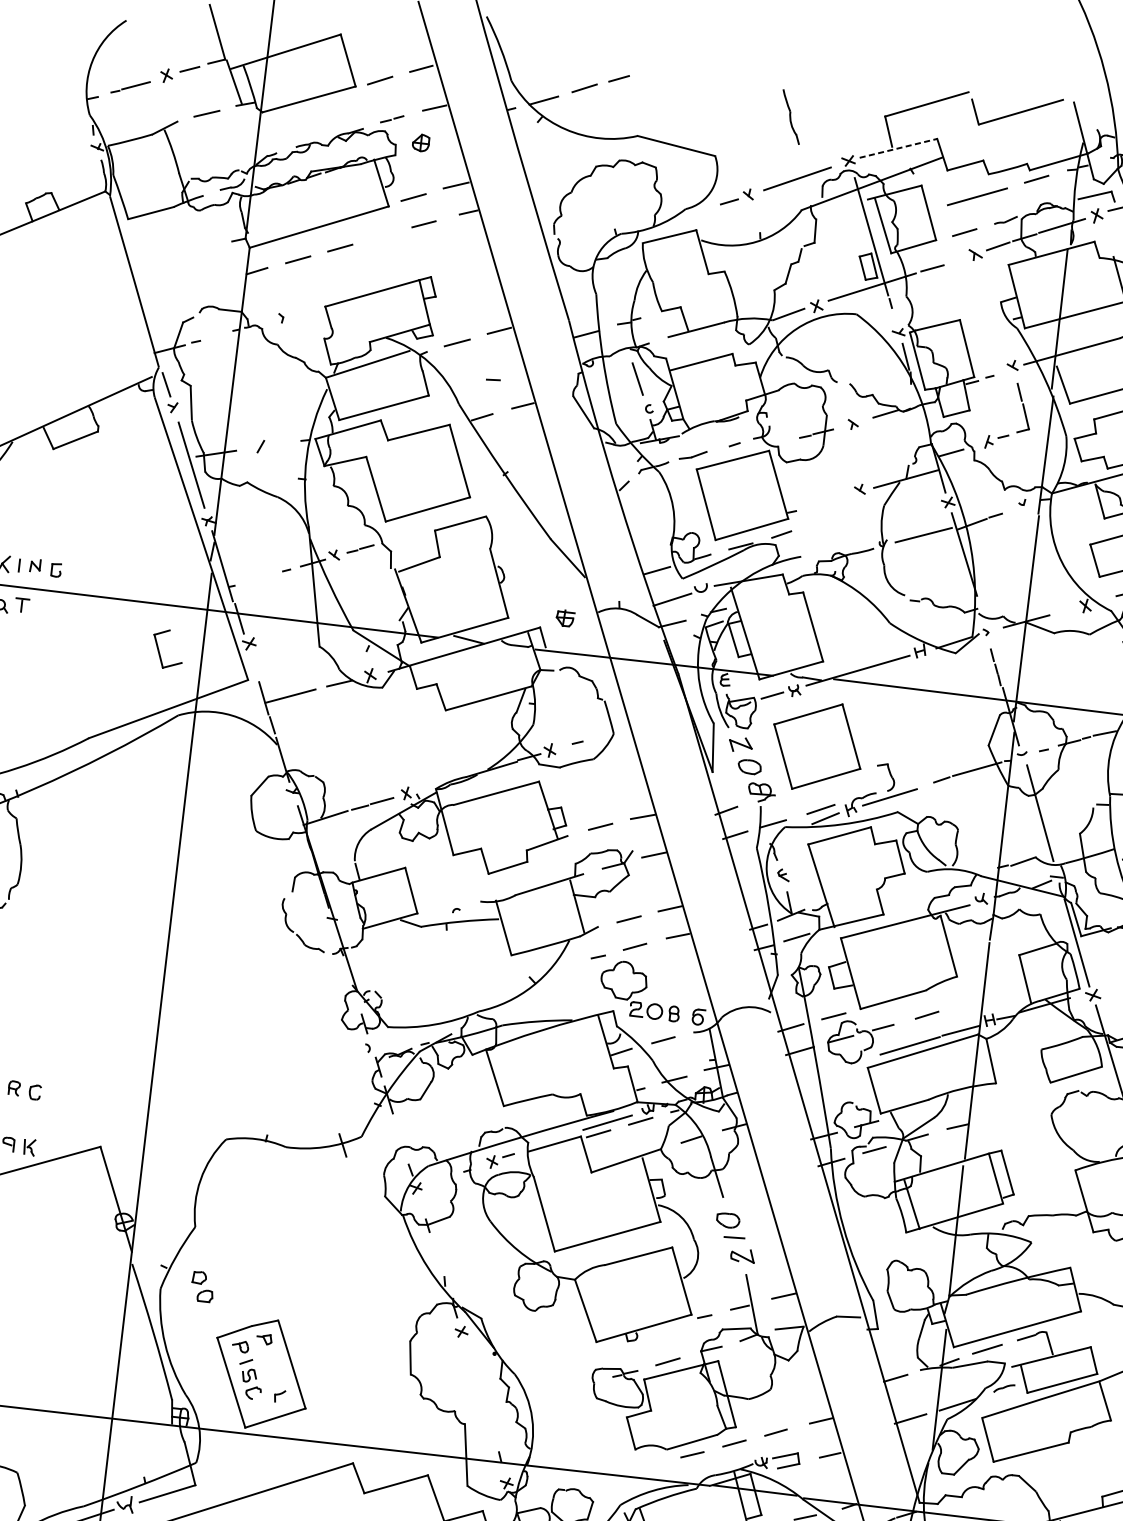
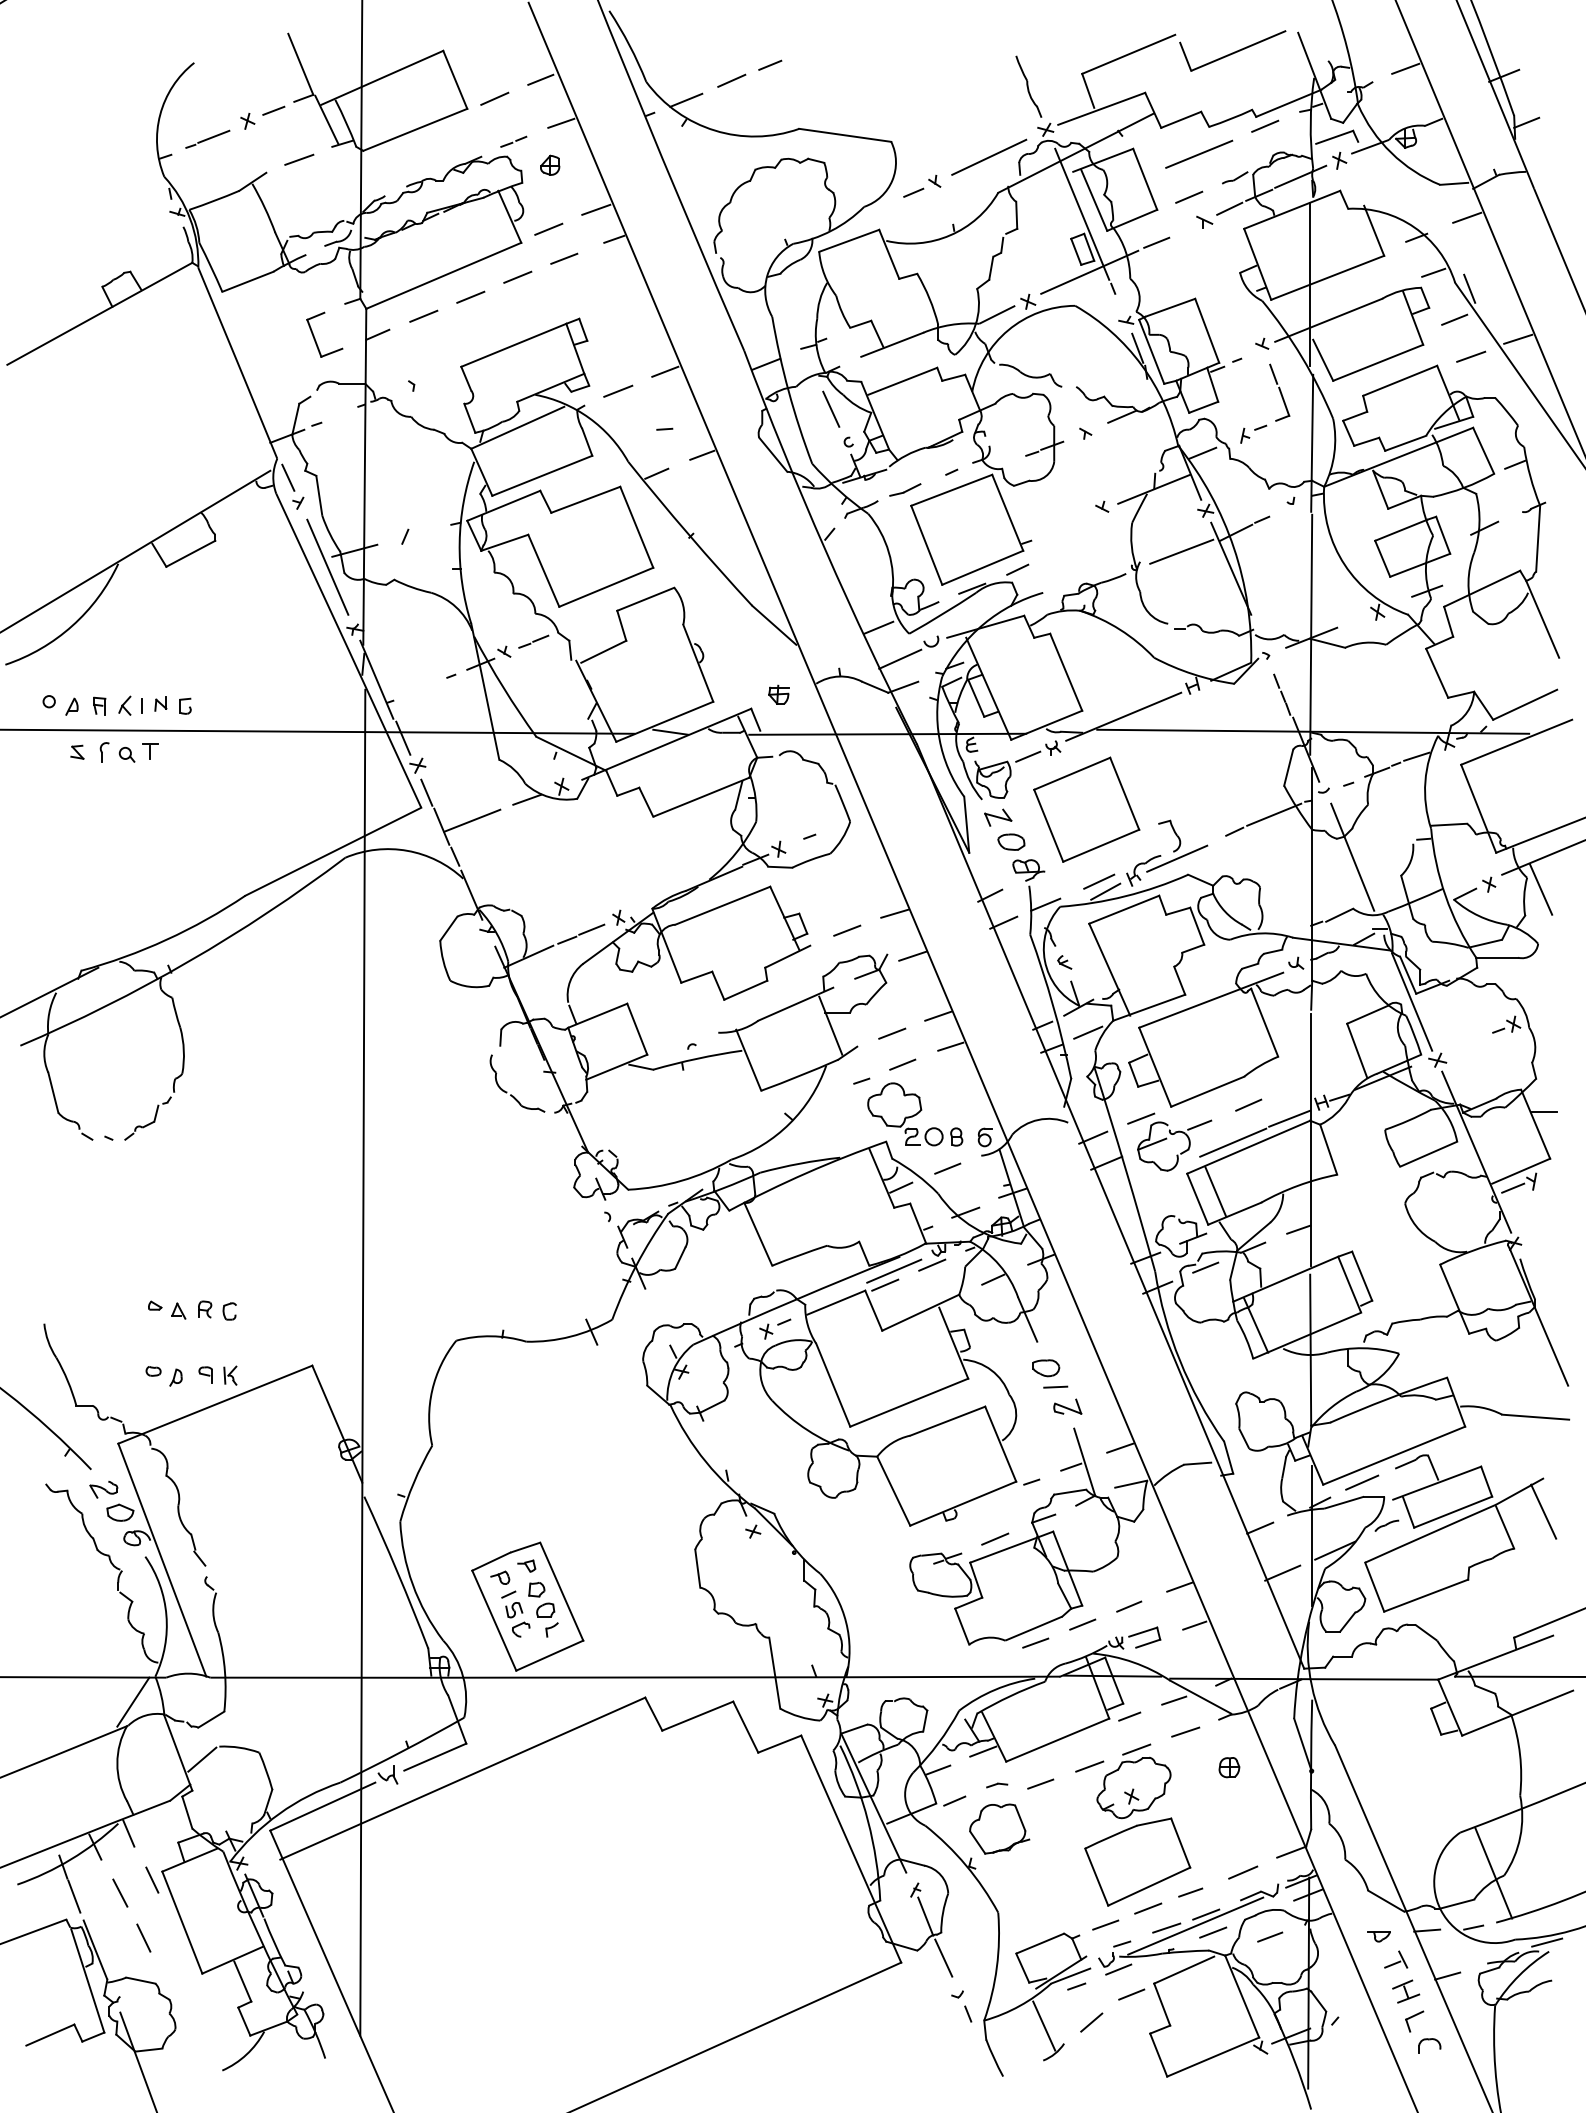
part: (790, 116) -> (1028, 86), moved
line: (899, 148) -> (1102, 108), dashed -> solid
line: (382, 234) -> (517, 276), added
part: (159, 651) -> (315, 338), moved
line: (254, 667) -> (426, 792), added
line: (890, 1085) -> (1215, 1191), added
part: (202, 1286) -> (541, 1599), moved

